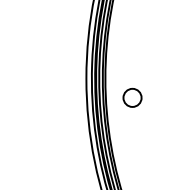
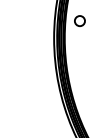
circle: (131, 96) -> (79, 20), moved

